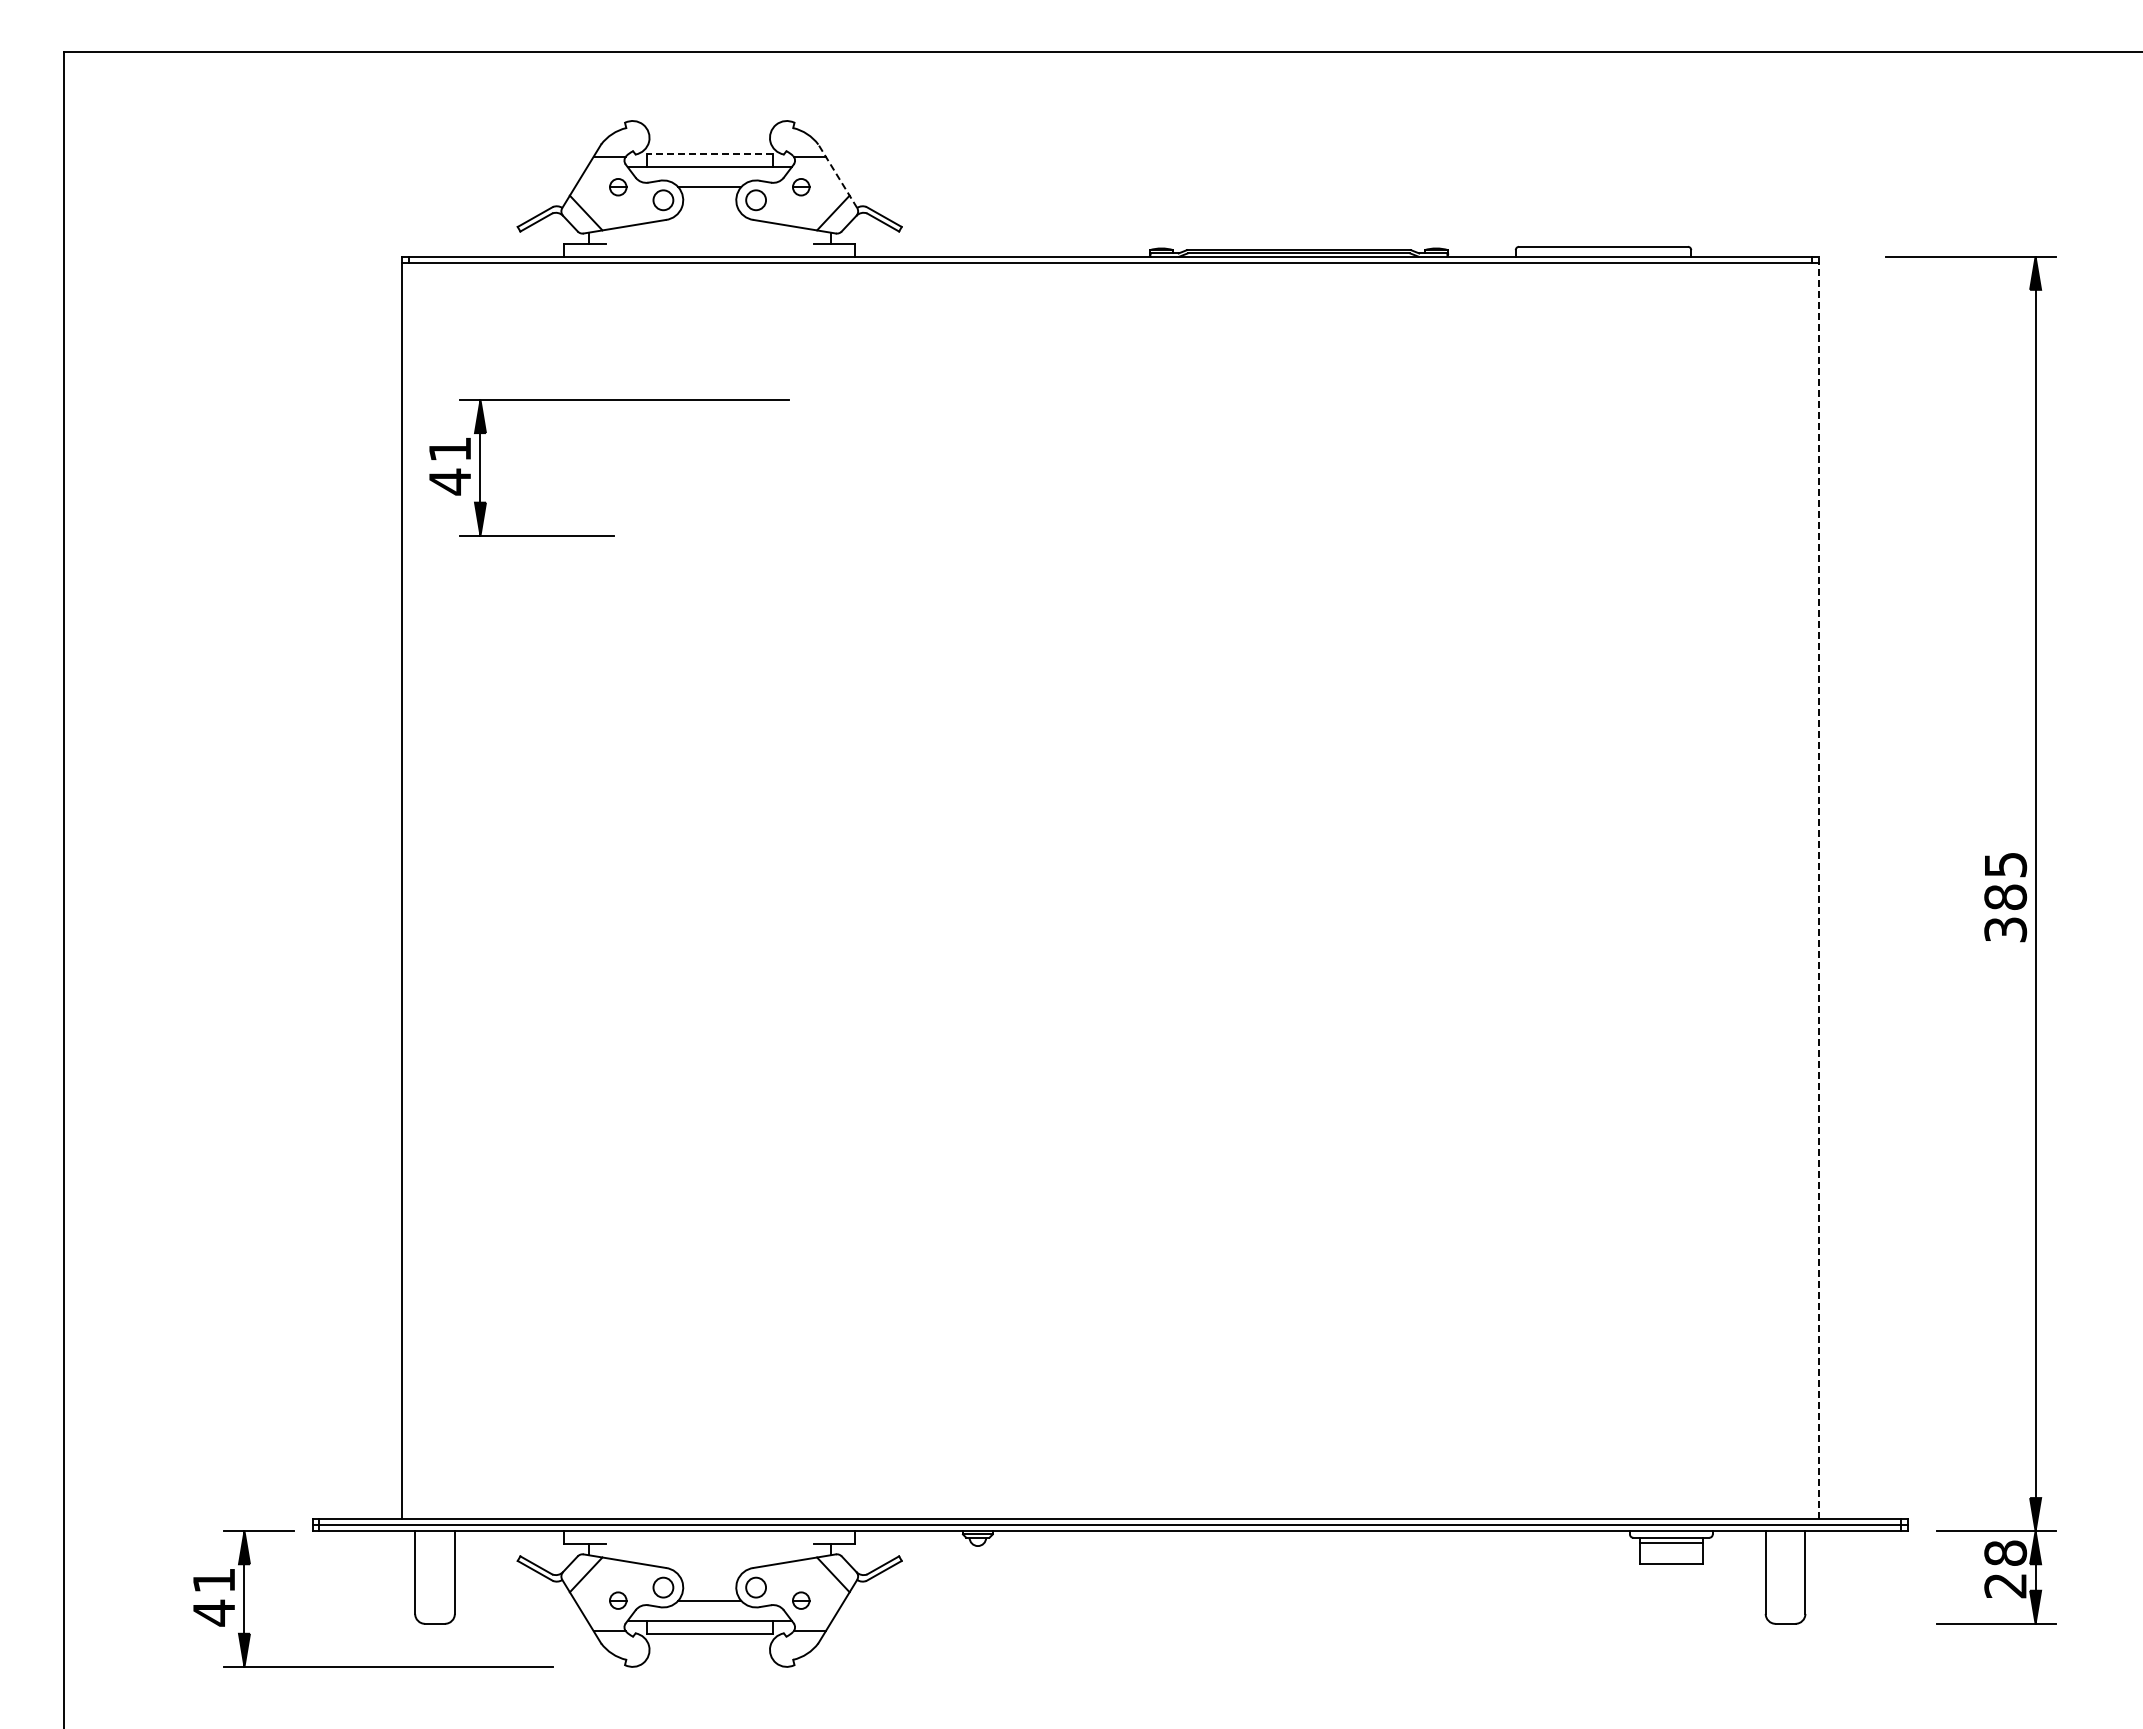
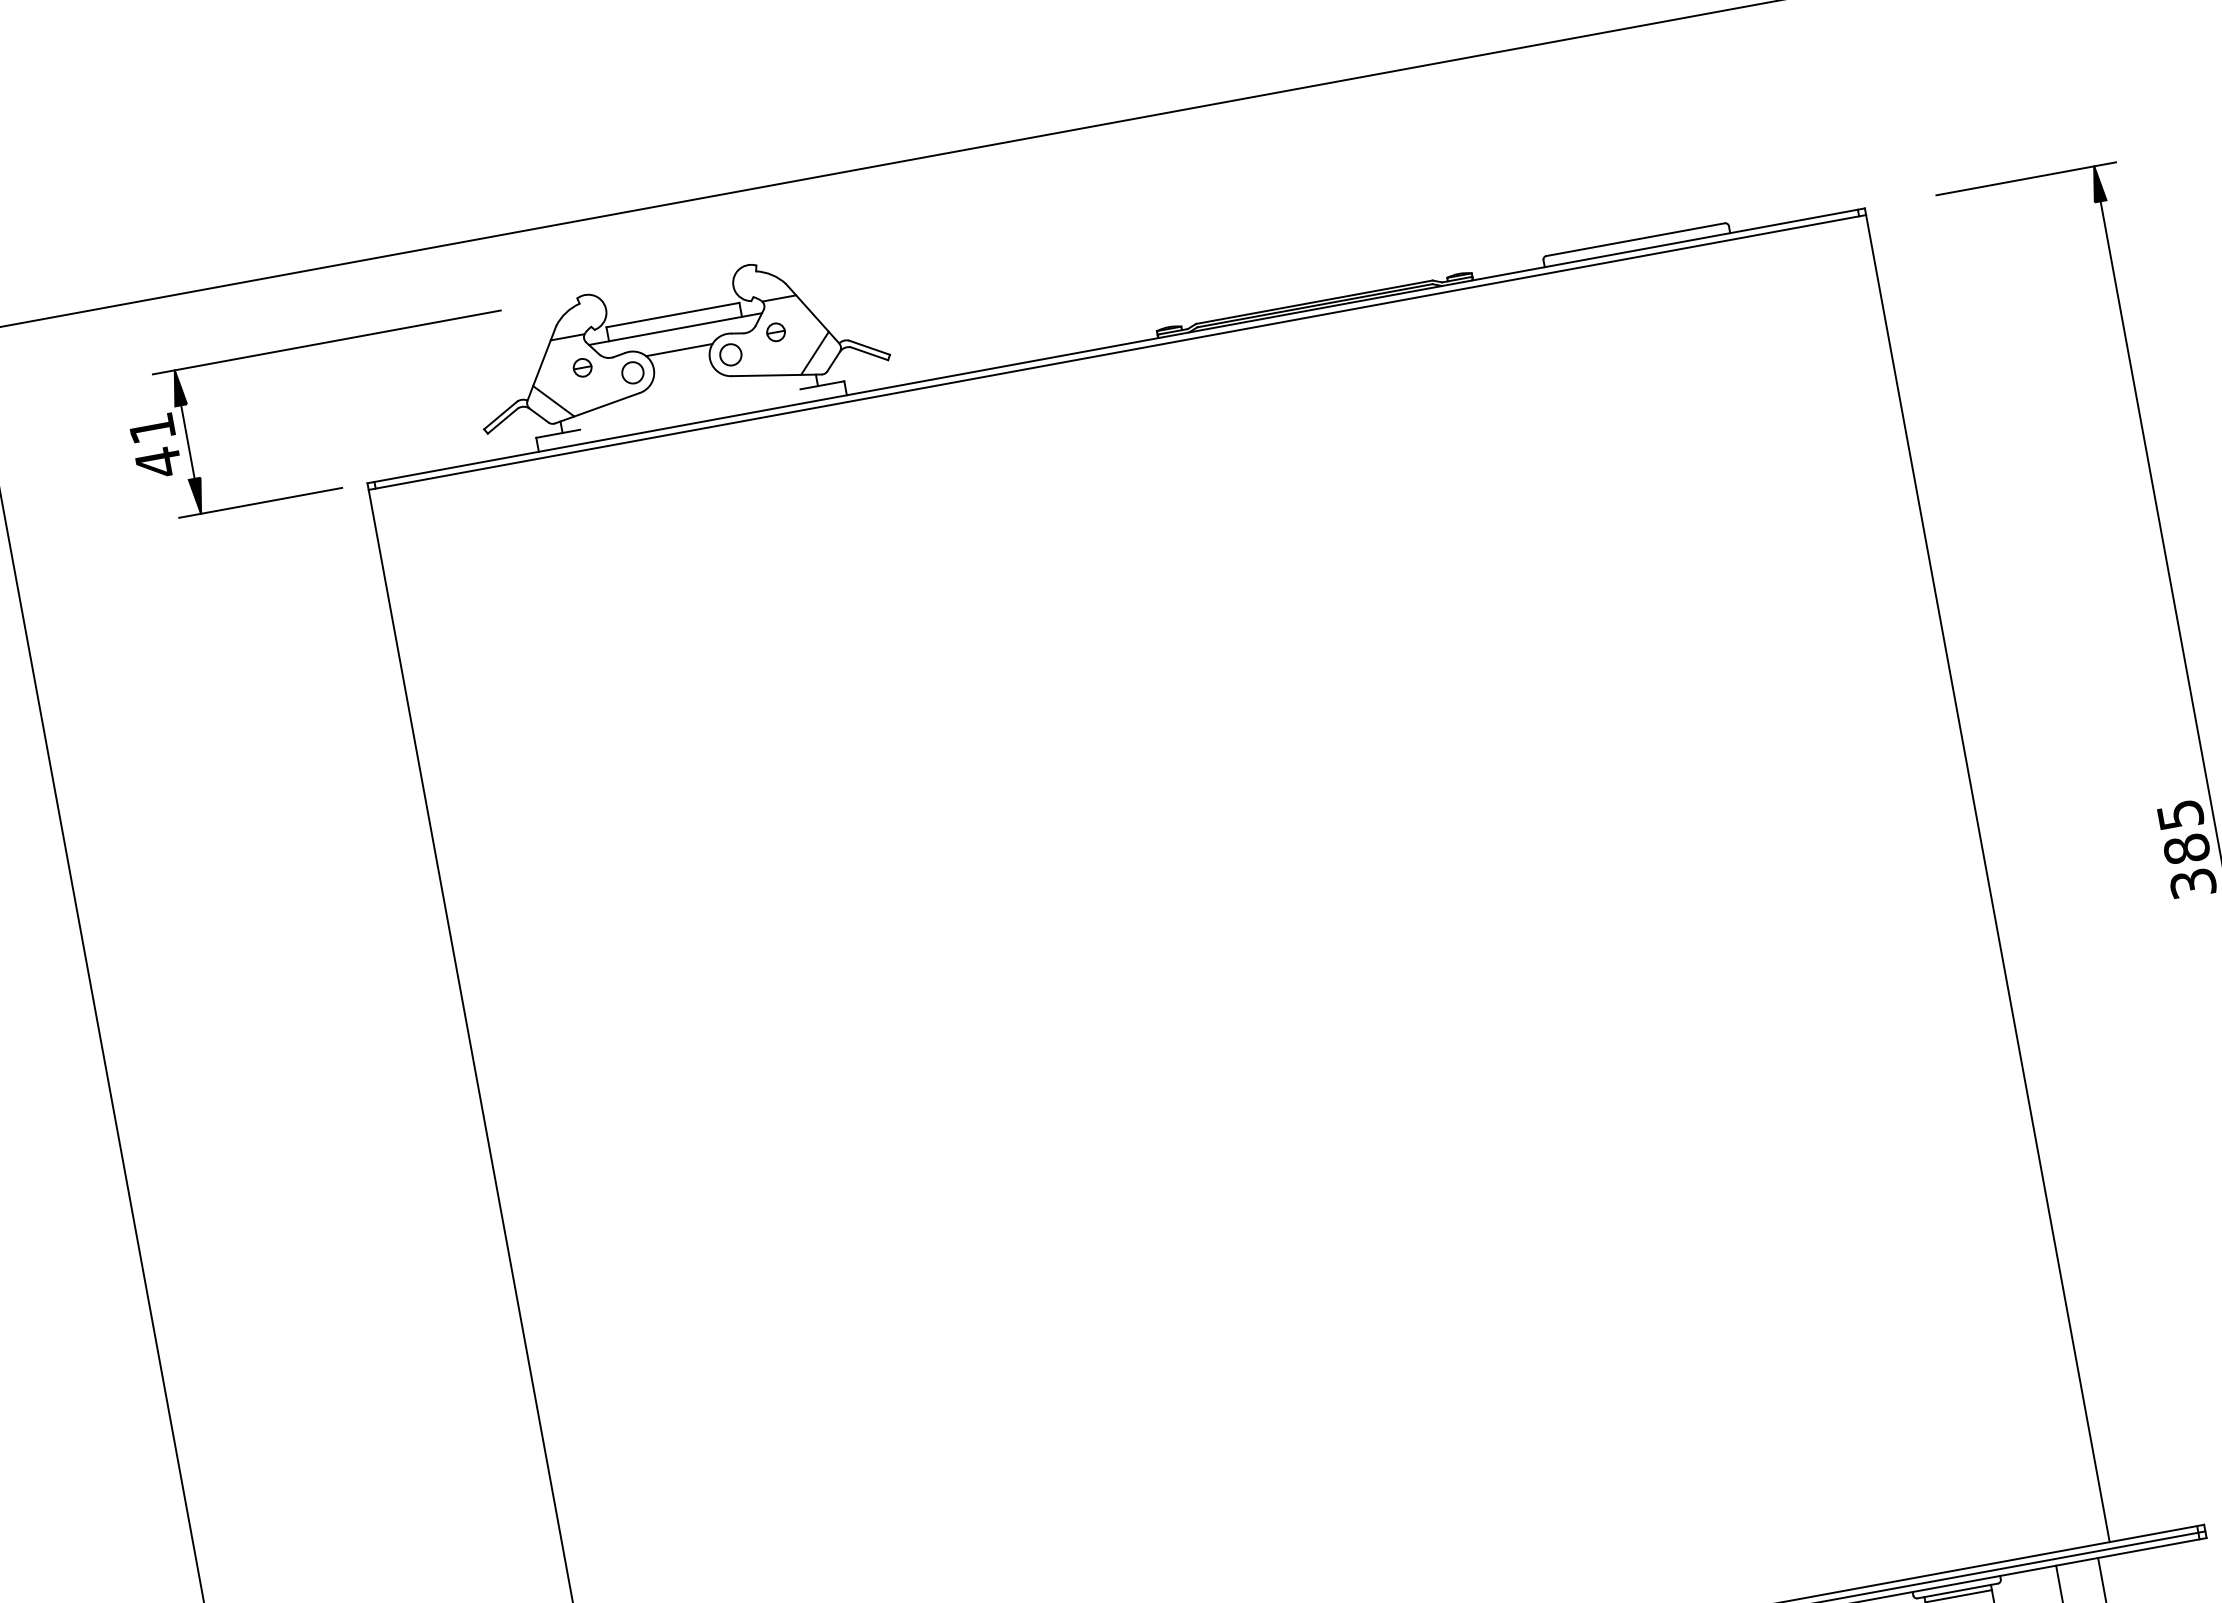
line: (709, 154) -> (672, 315), dashed -> solid
line: (837, 175) -> (812, 312), dashed -> solid
part: (609, 400) -> (311, 345), moved
line: (1818, 887) -> (1987, 875), dashed -> solid

